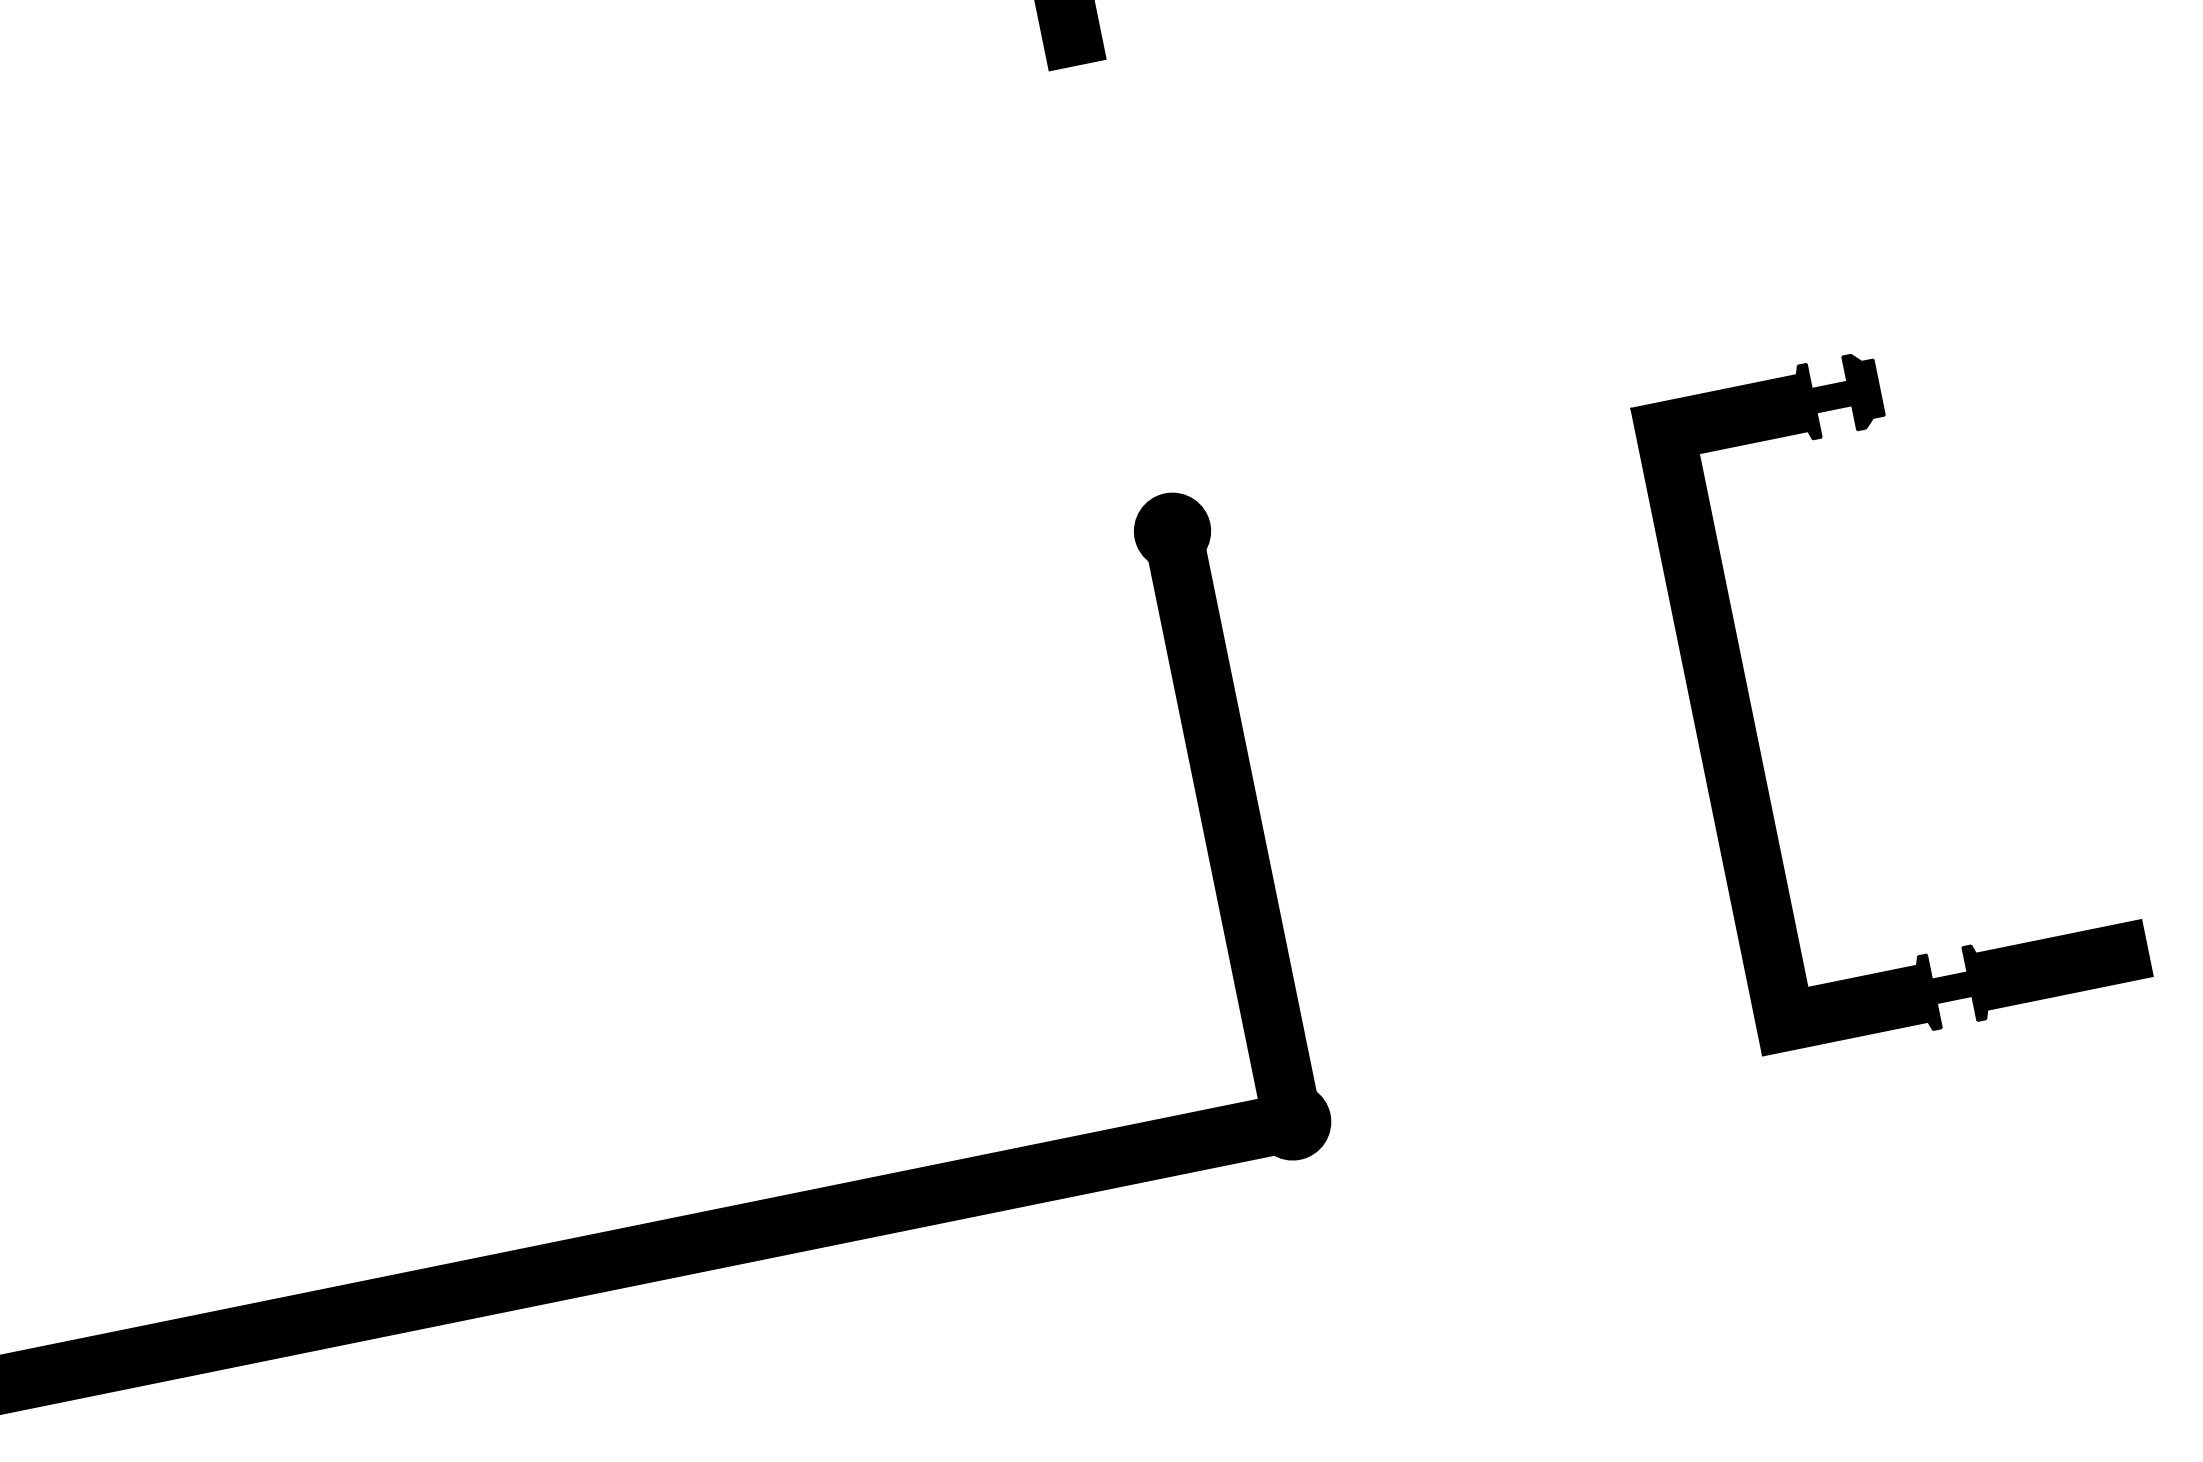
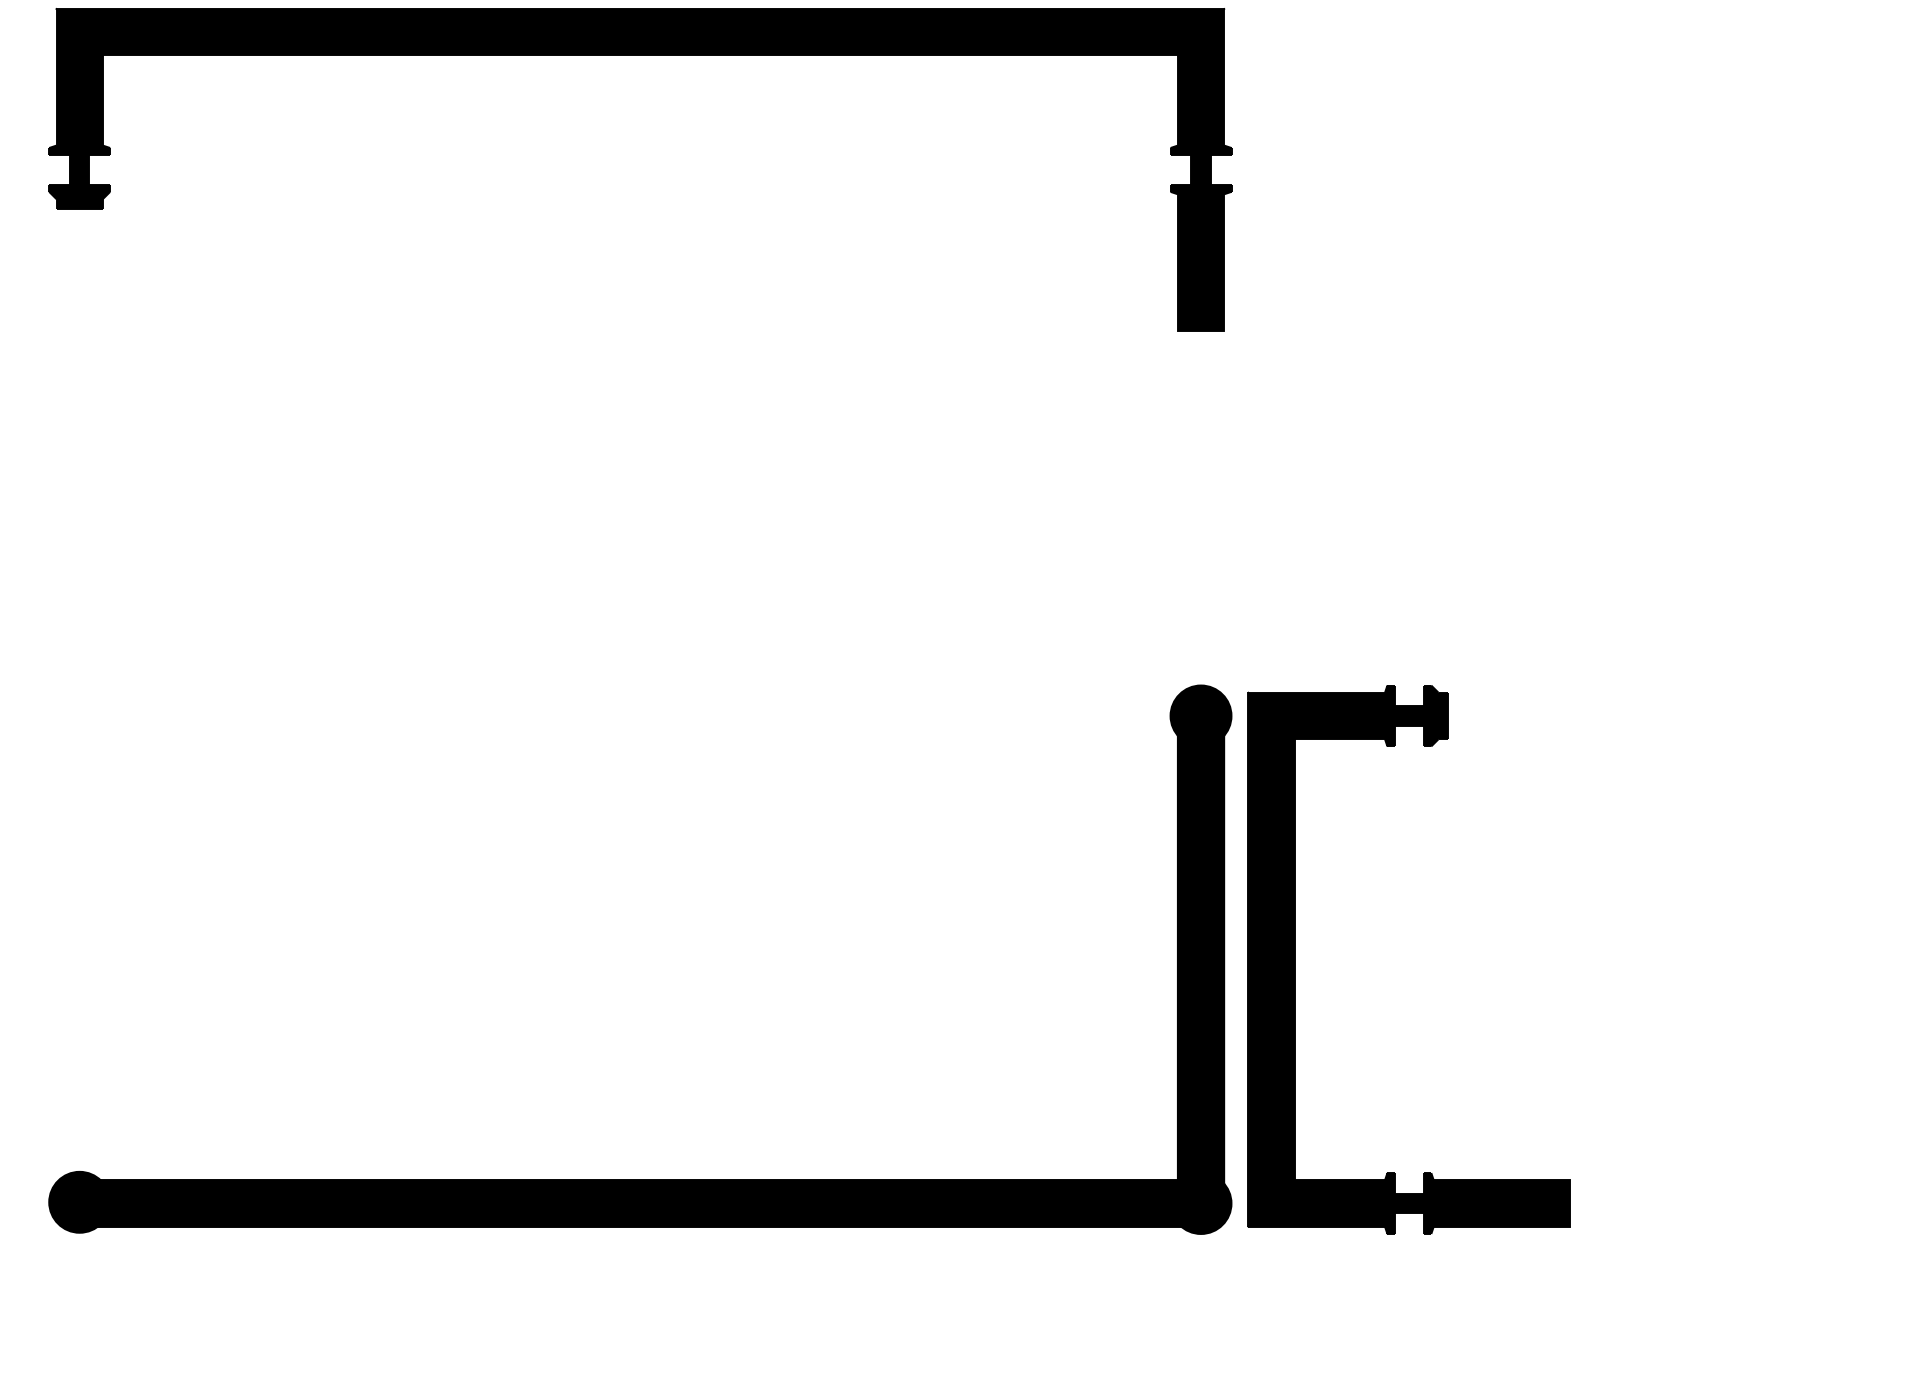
part: (1754, 720) -> (1295, 959), moved

